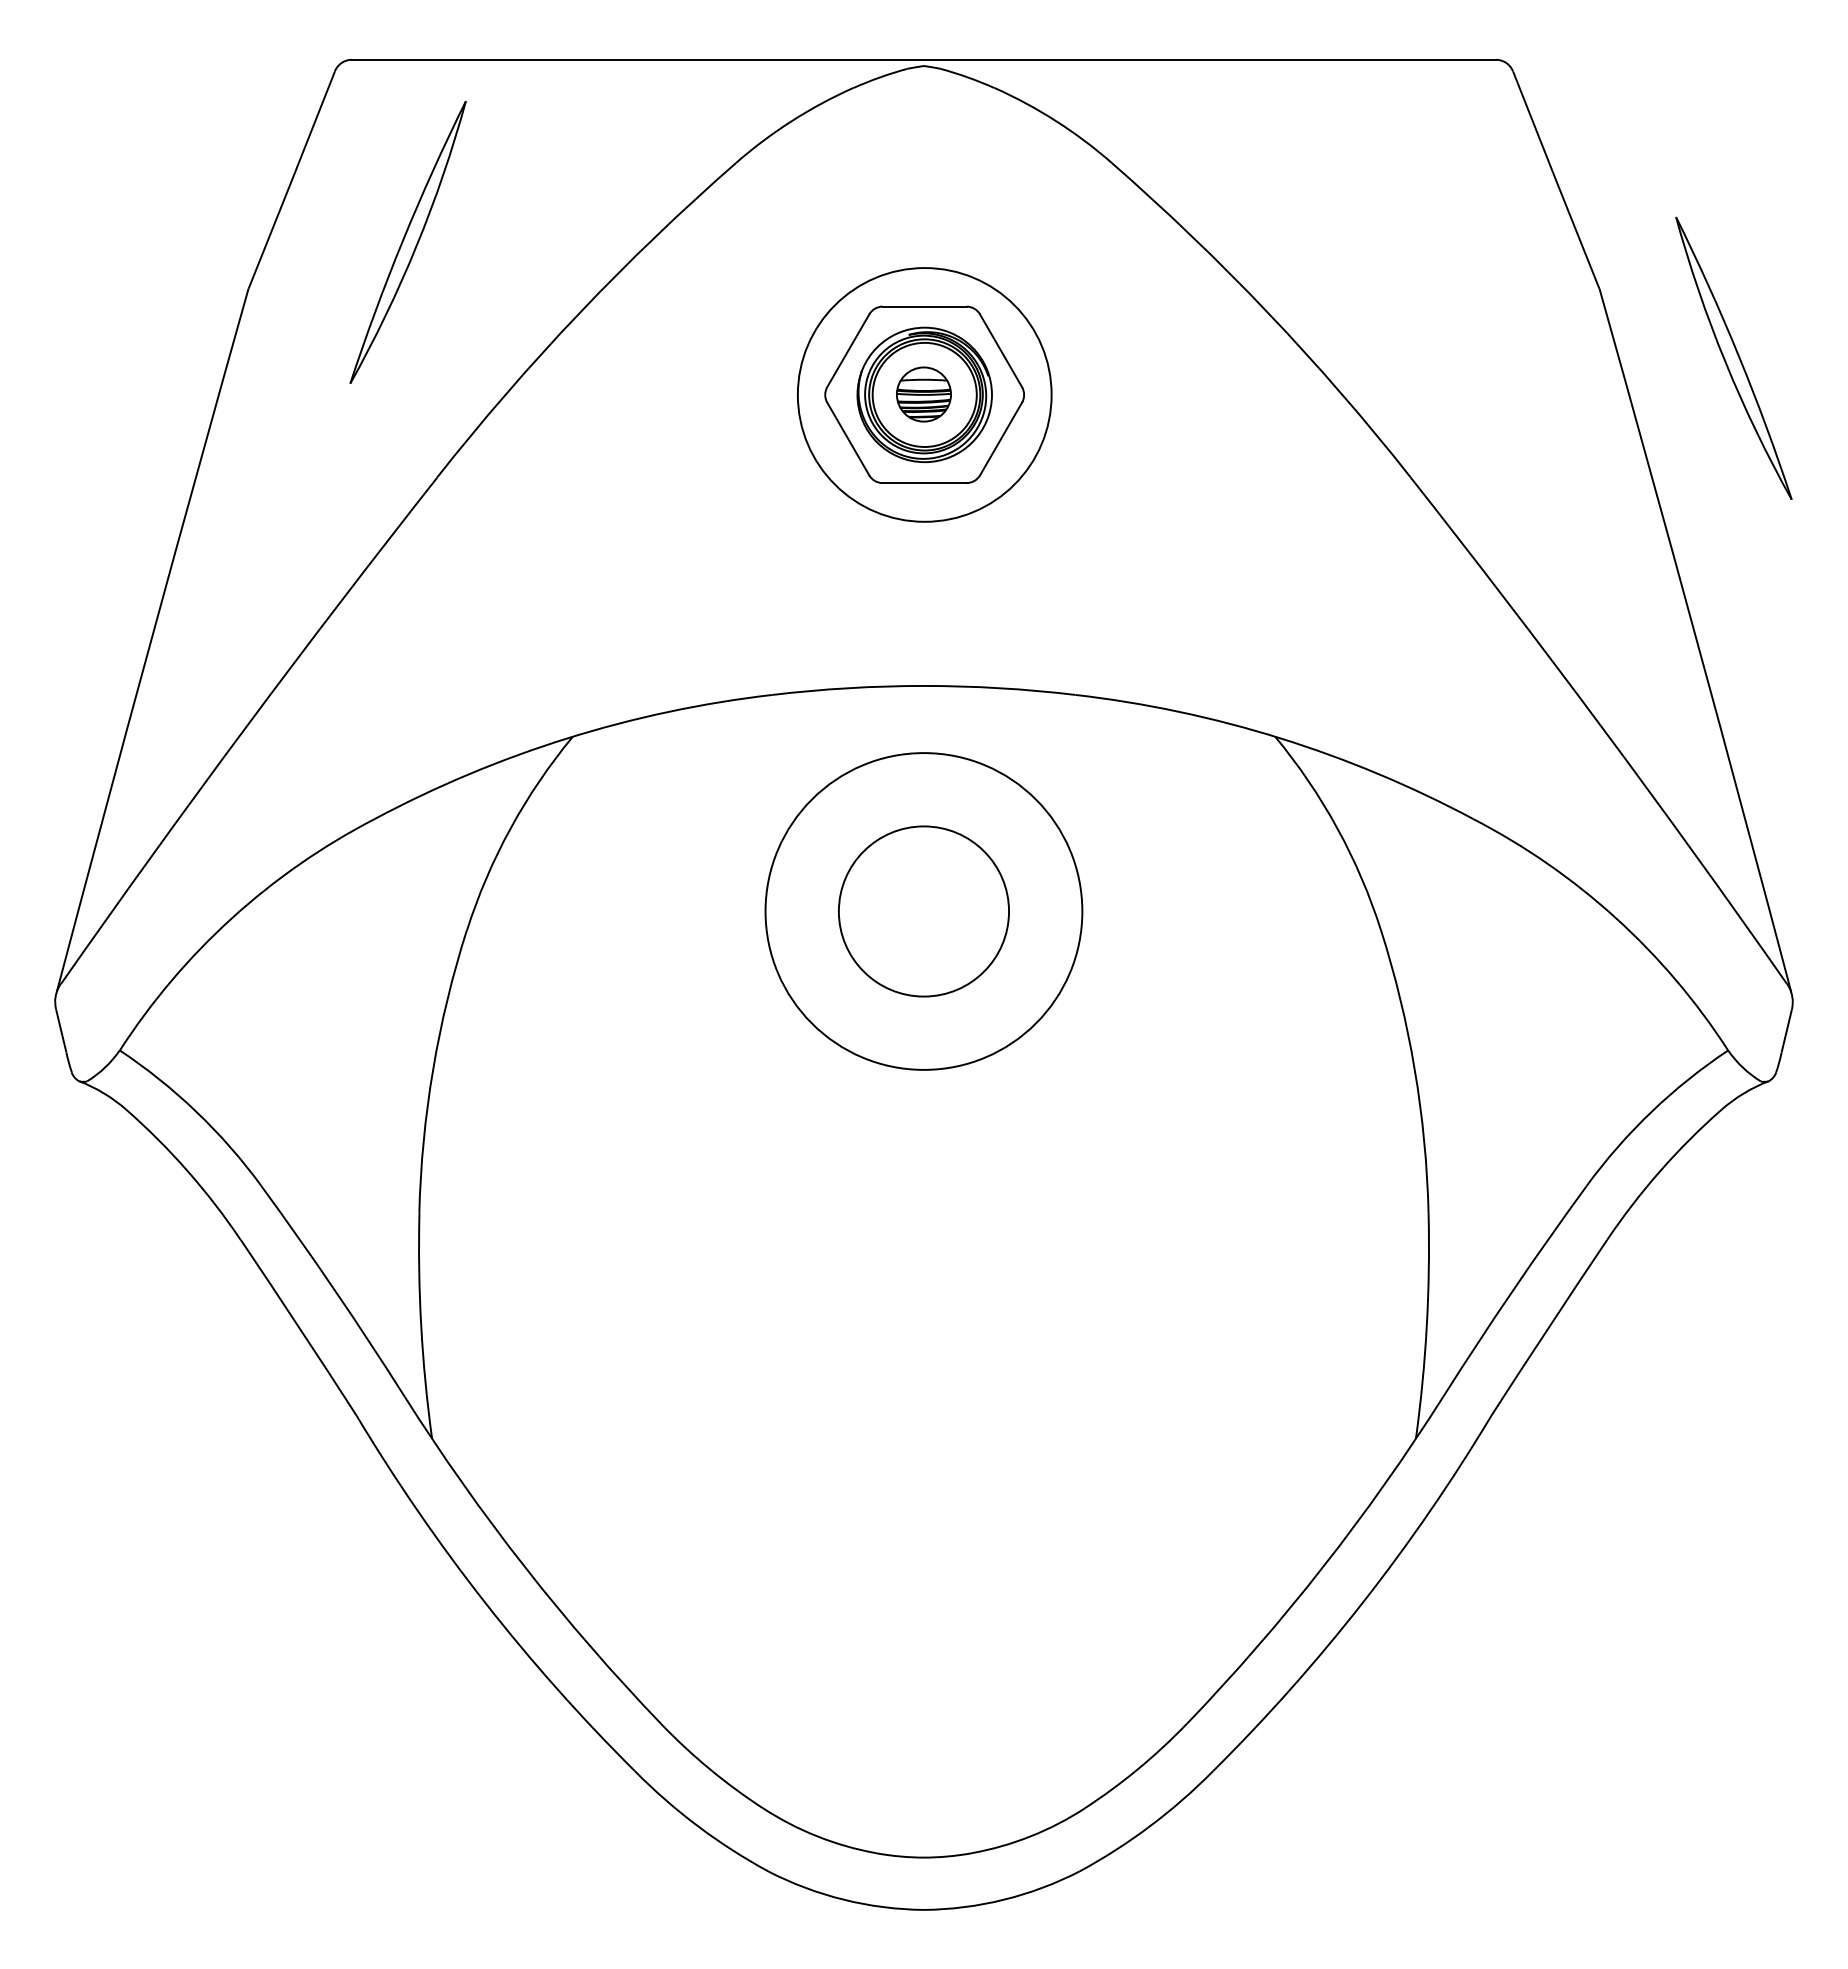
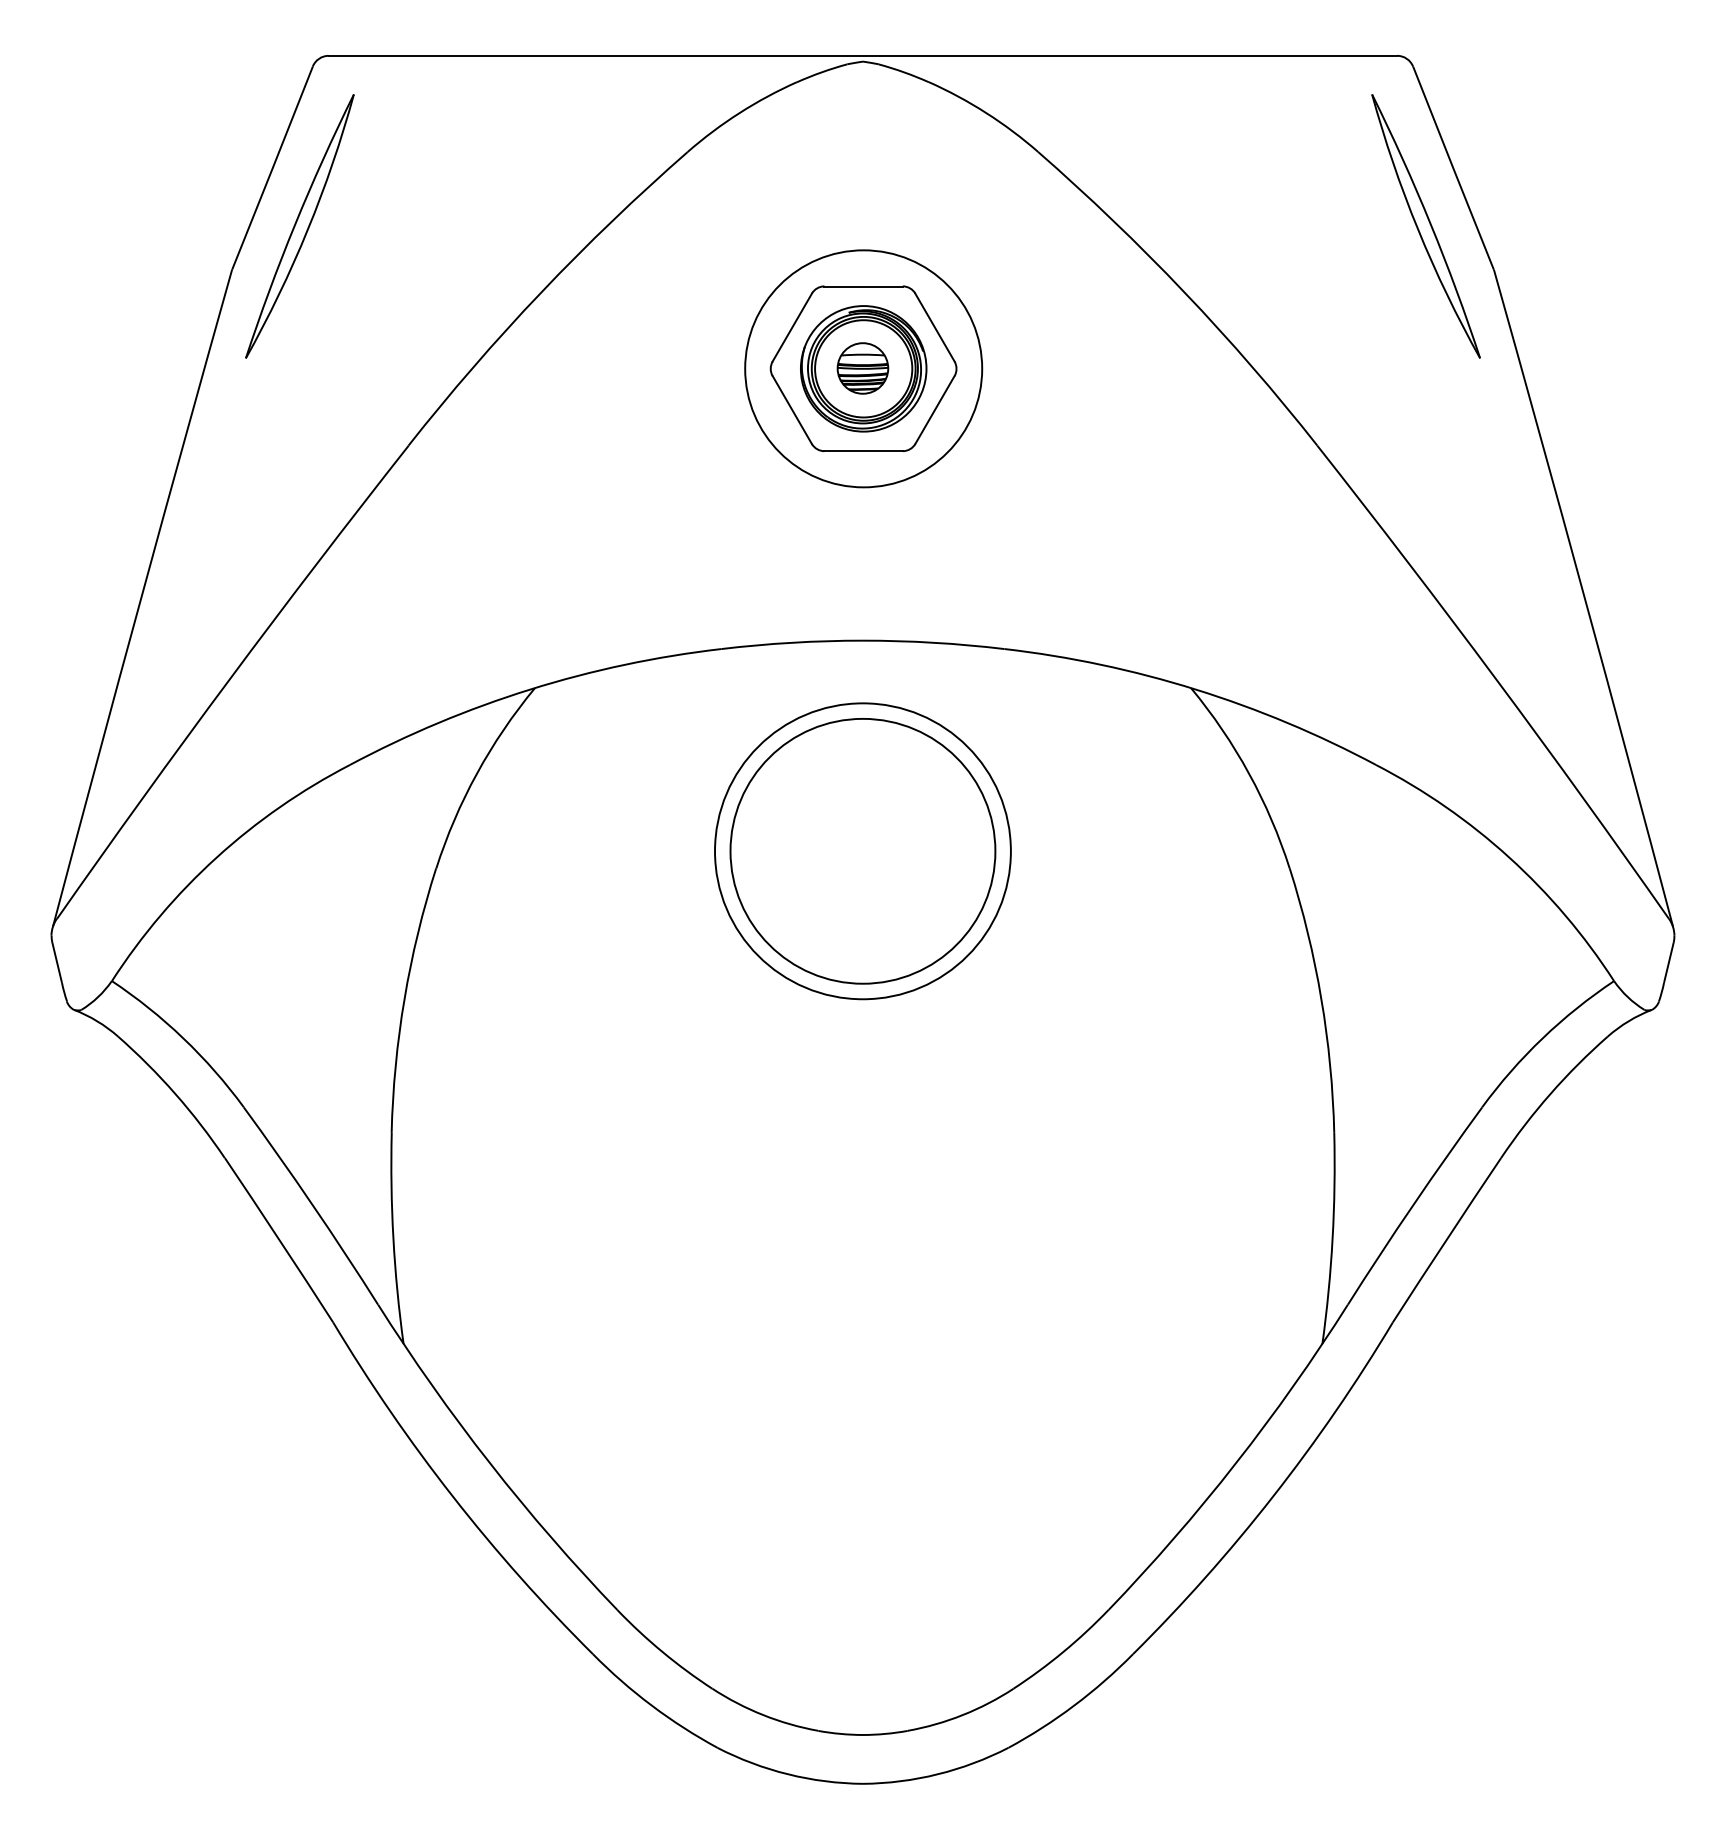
part: (407, 241) -> (299, 225), moved
part: (1733, 358) -> (1425, 226), moved
circle: (923, 911) -> (862, 851), size x1.67

